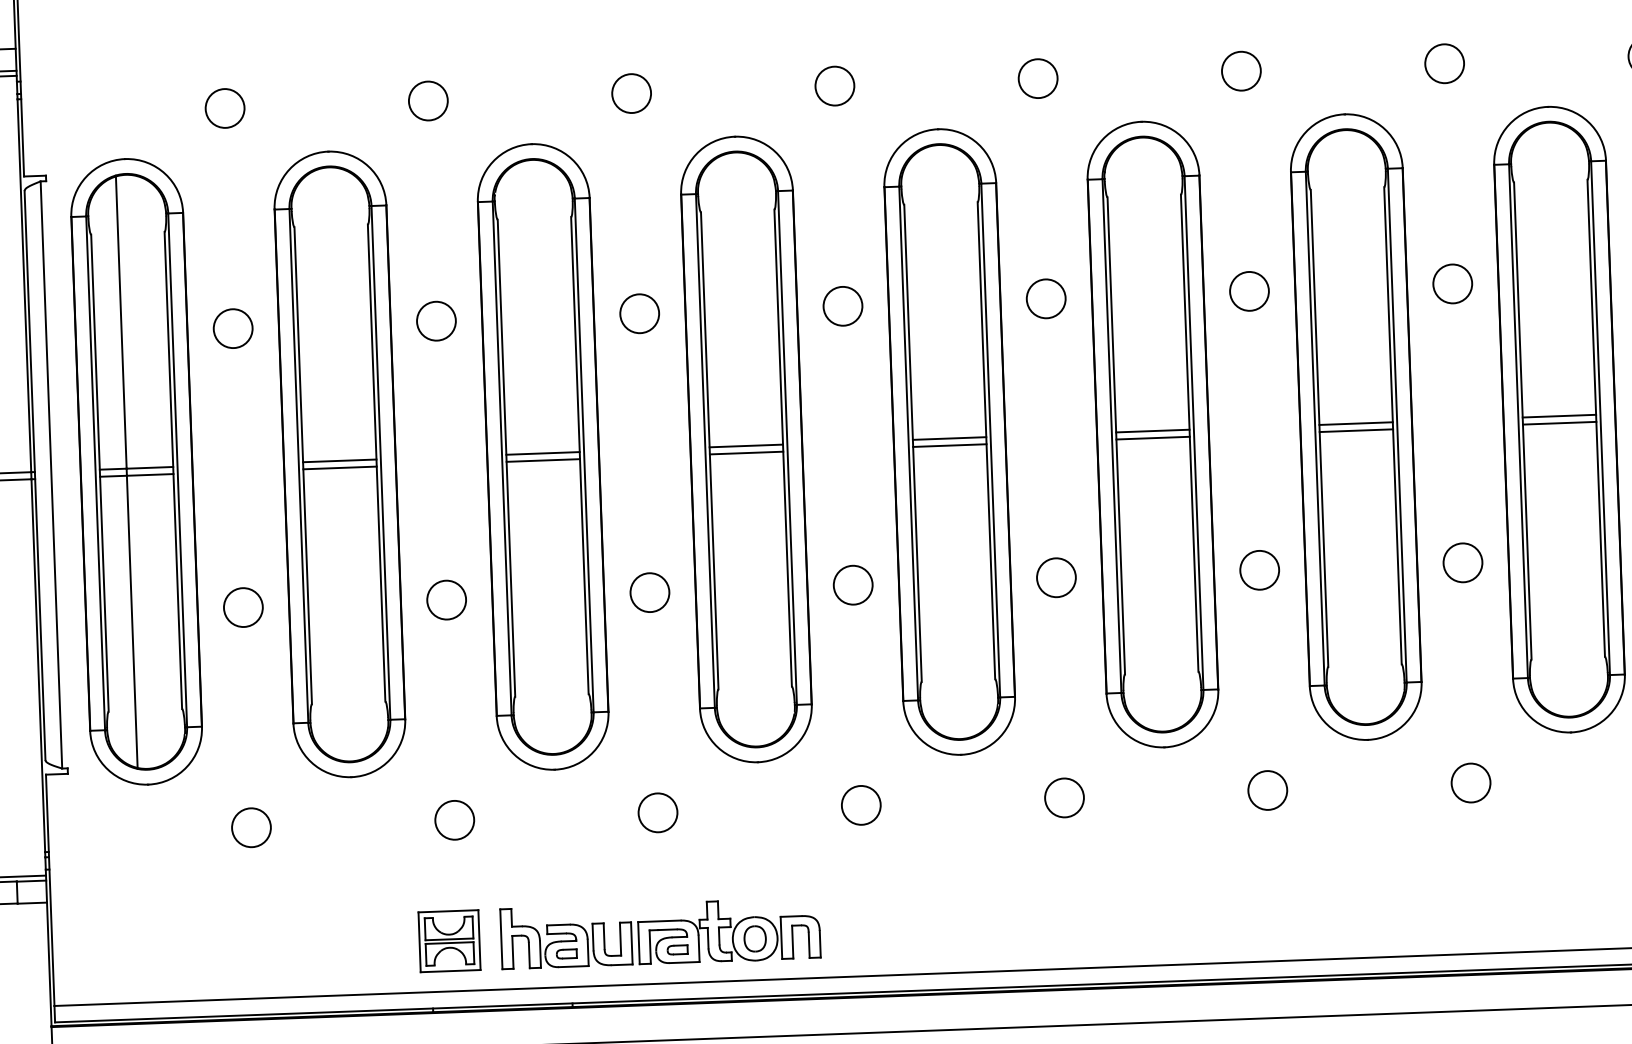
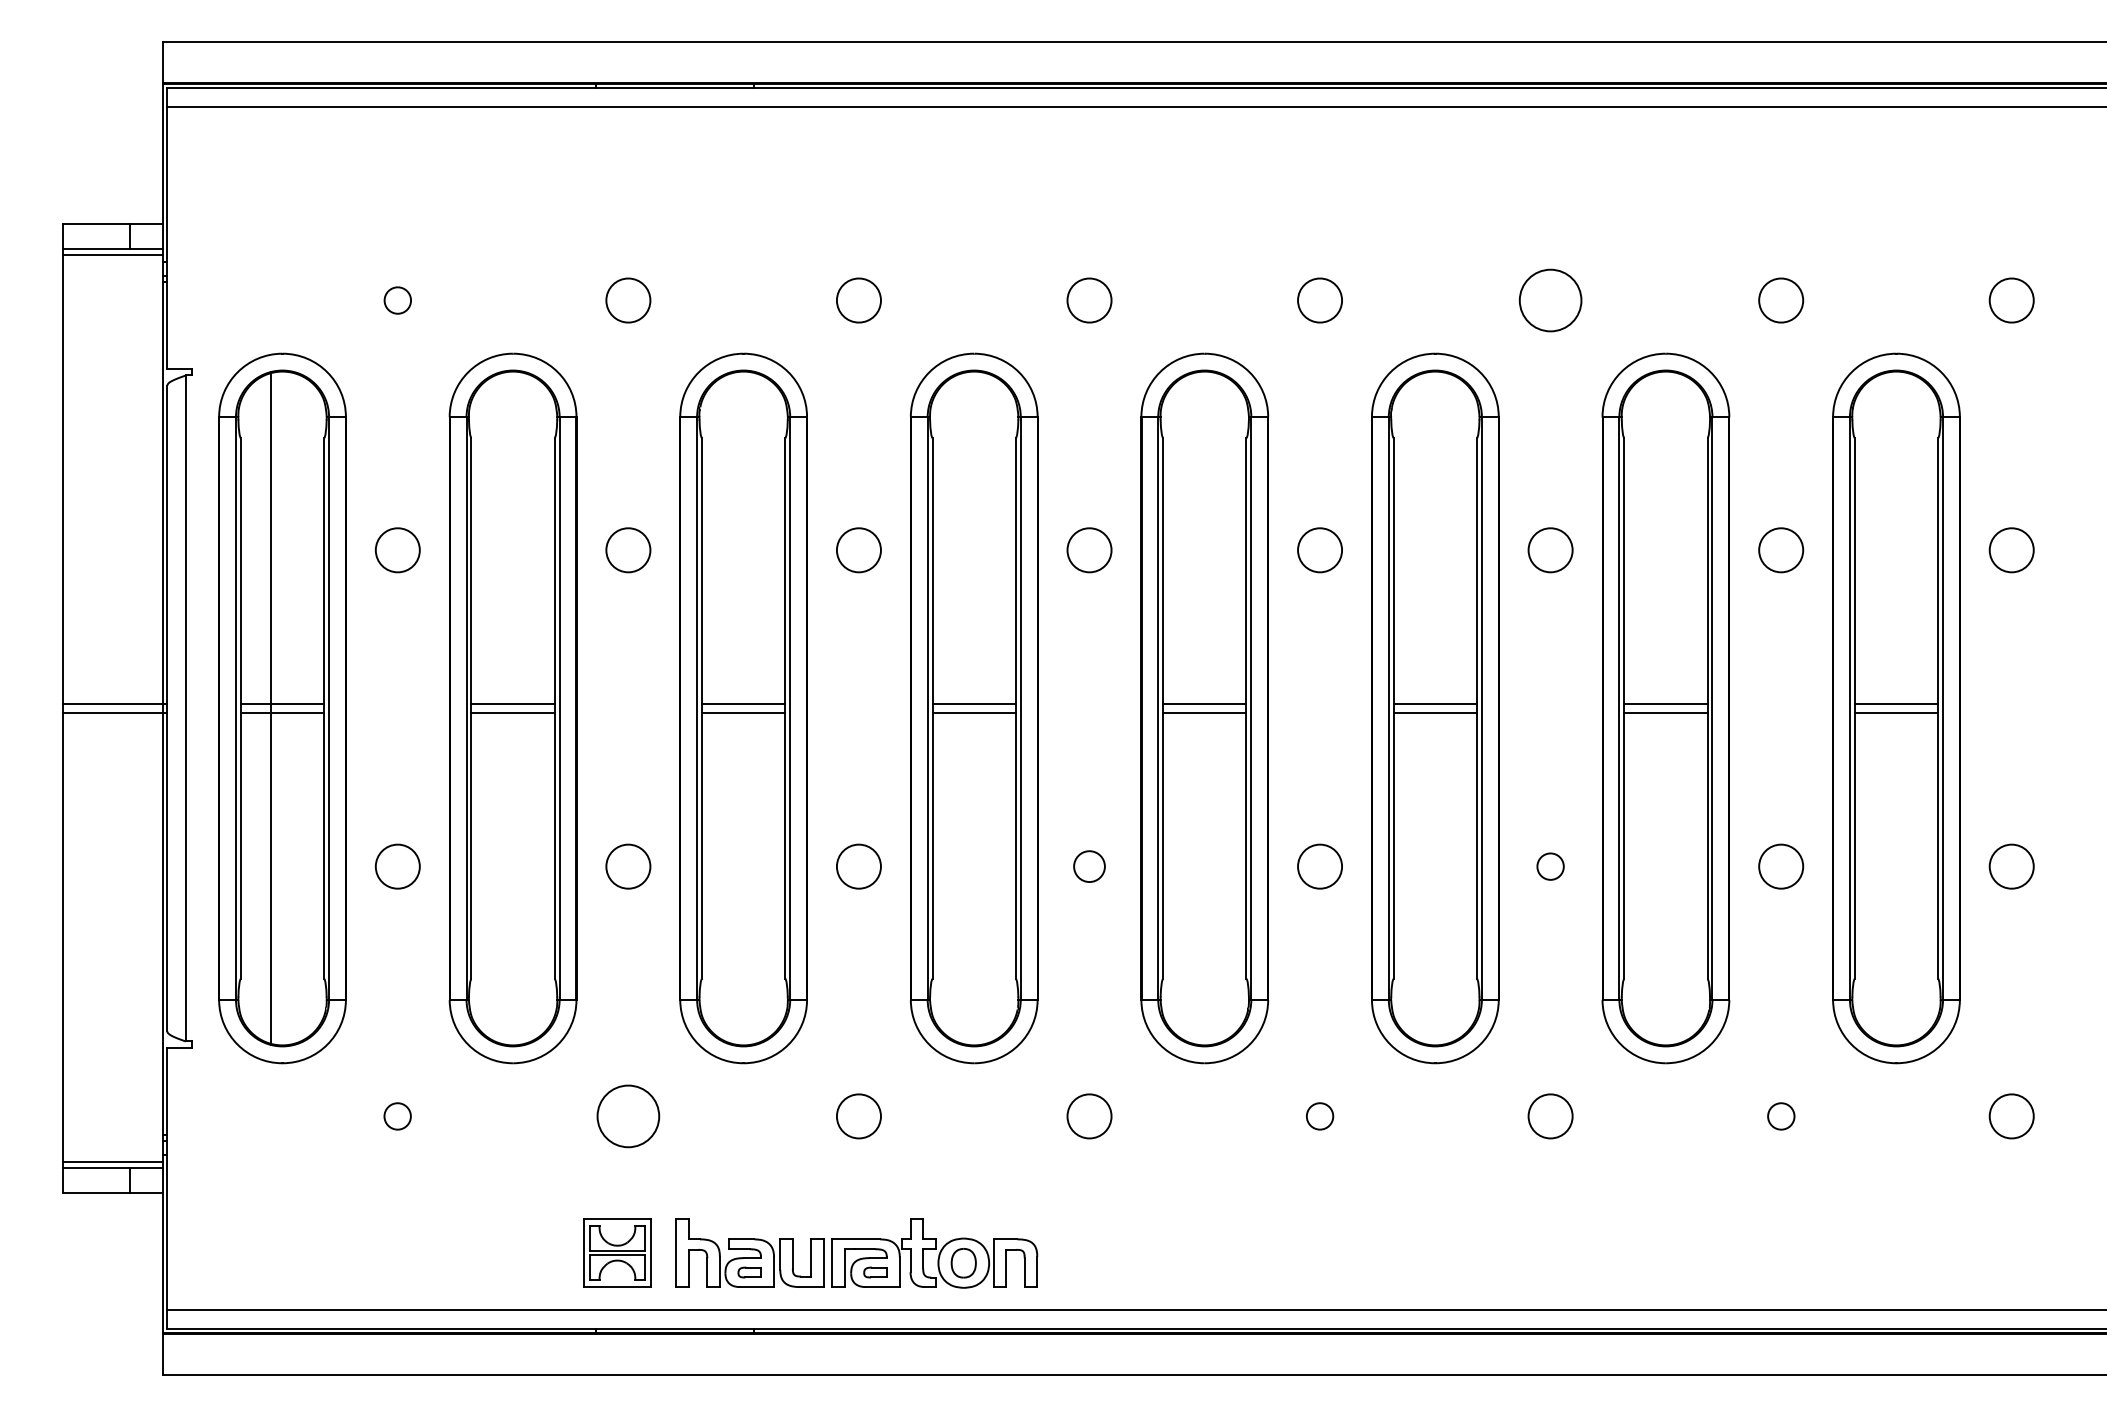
circle: (1241, 71) -> (1550, 300), size x1.4
circle: (224, 108) -> (397, 300), size x0.6
circle: (1259, 570) -> (1550, 866), size x0.6
circle: (853, 585) -> (1089, 866), size x0.7
circle: (1471, 783) -> (1781, 1116), size x0.6
circle: (1064, 798) -> (1320, 1116), size x0.6
circle: (454, 820) -> (628, 1116), size x1.4
circle: (251, 827) -> (397, 1116), size x0.6

